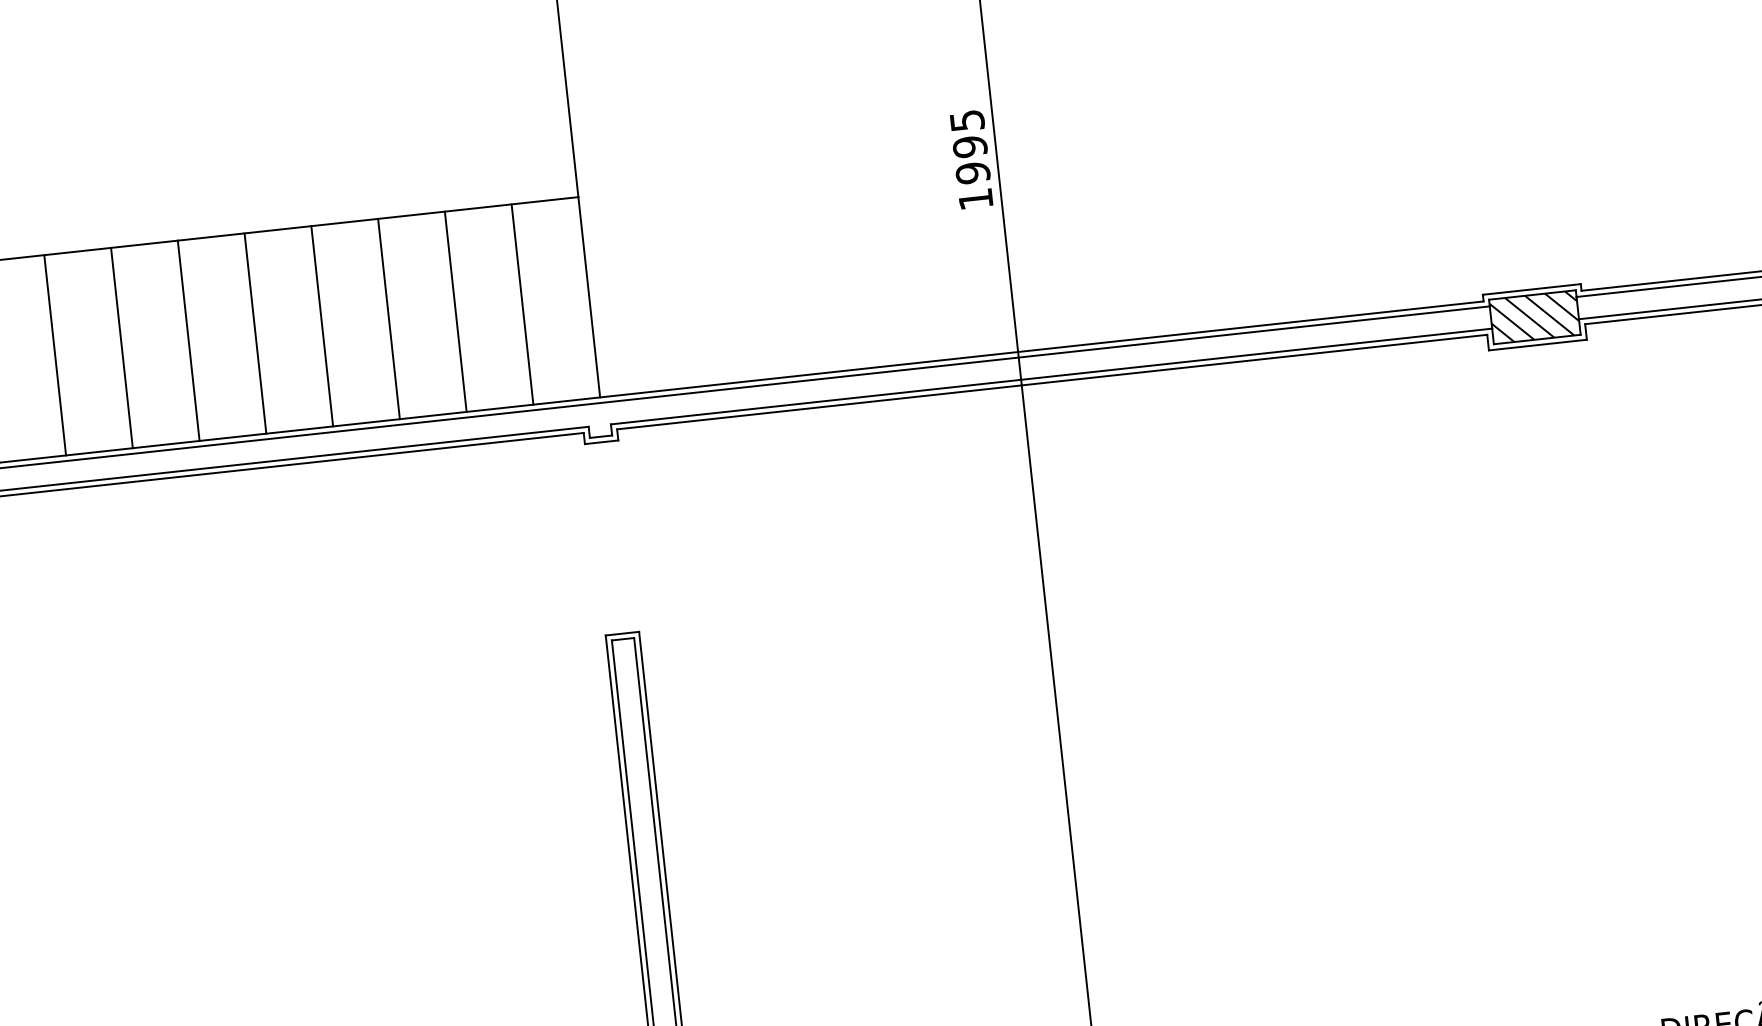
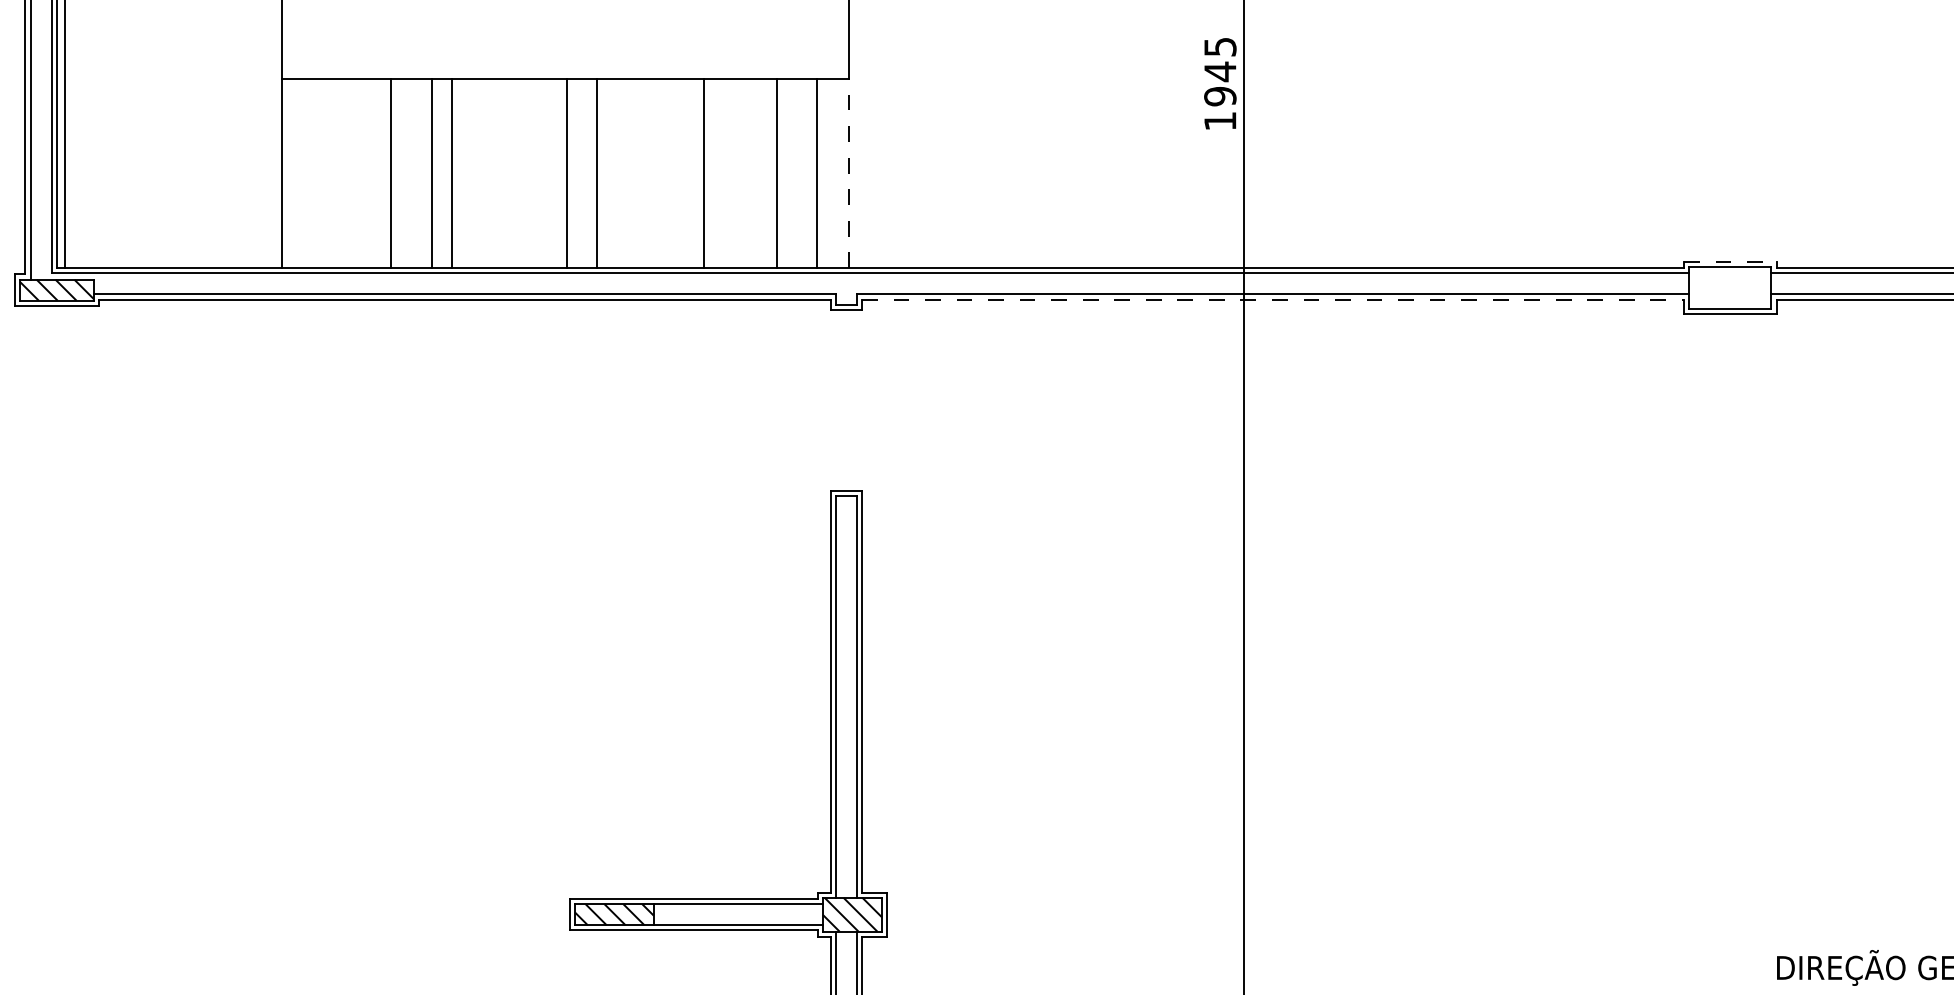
text: (970, 146) -> (1220, 71), 1995 -> 1945
line: (1531, 289) -> (1730, 261), solid -> dashed
line: (589, 297) -> (849, 173), solid -> dashed
line: (522, 304) -> (817, 173), moved
line: (455, 311) -> (777, 173), moved
hatch: (1535, 317) -> (1730, 288), removed
line: (389, 318) -> (704, 173), moved
line: (255, 333) -> (567, 173), moved
line: (188, 340) -> (431, 173), moved
line: (121, 348) -> (451, 173), moved
line: (54, 355) -> (390, 173), moved
line: (1052, 381) -> (1273, 299), solid -> dashed

